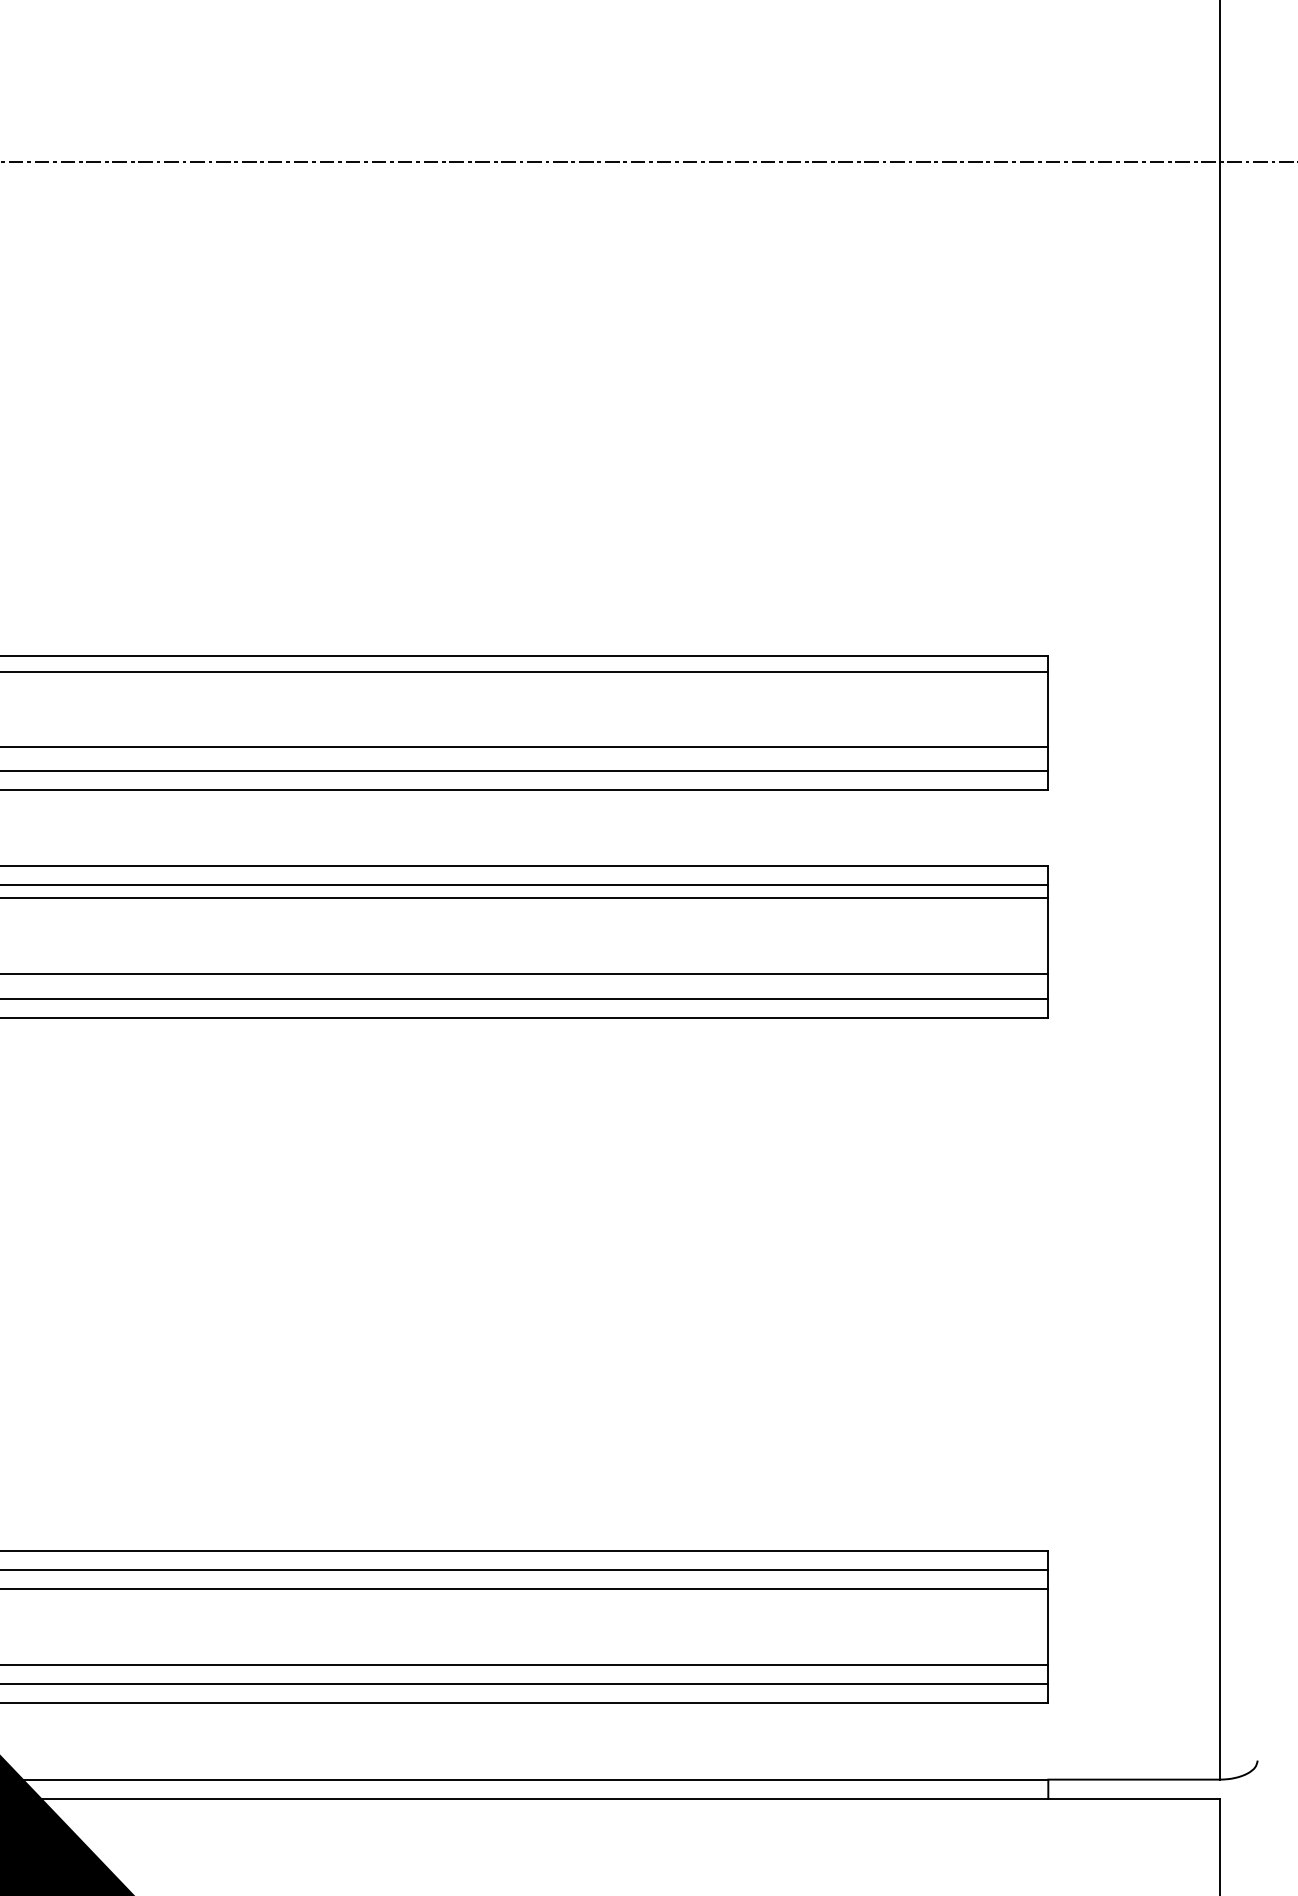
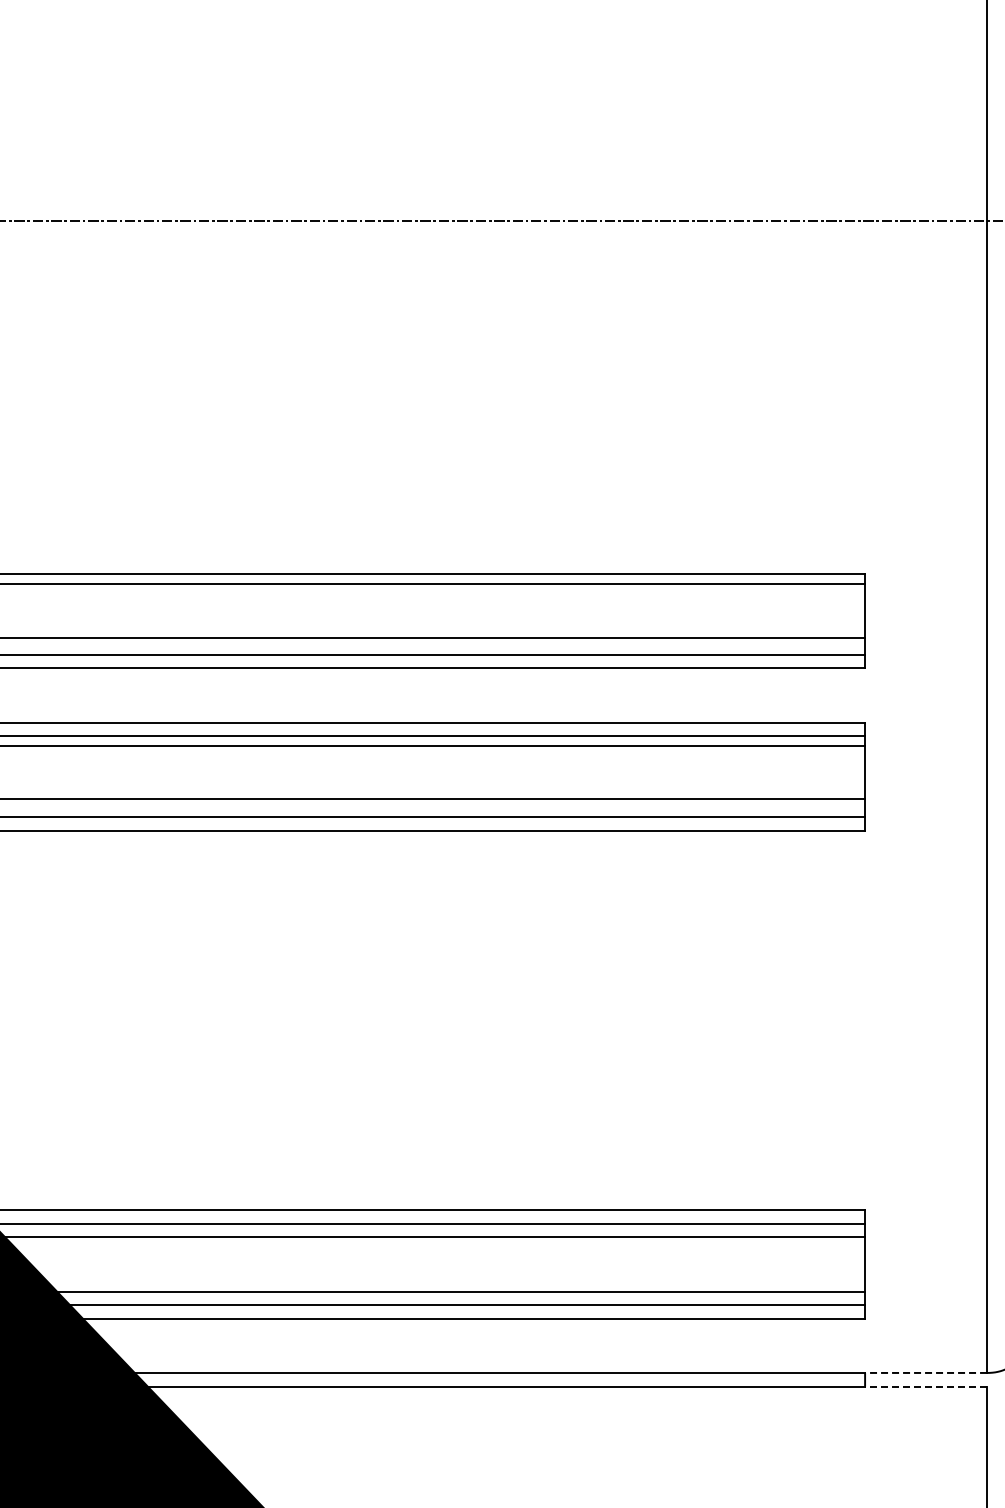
line: (1134, 1778) -> (926, 1372), solid -> dashed
line: (1134, 1798) -> (926, 1386), solid -> dashed

